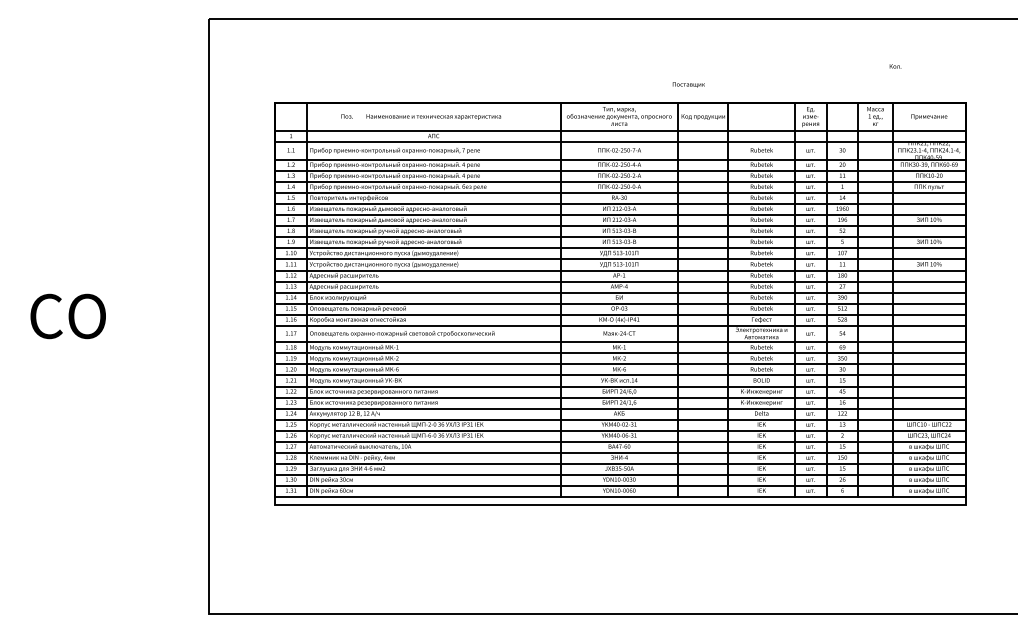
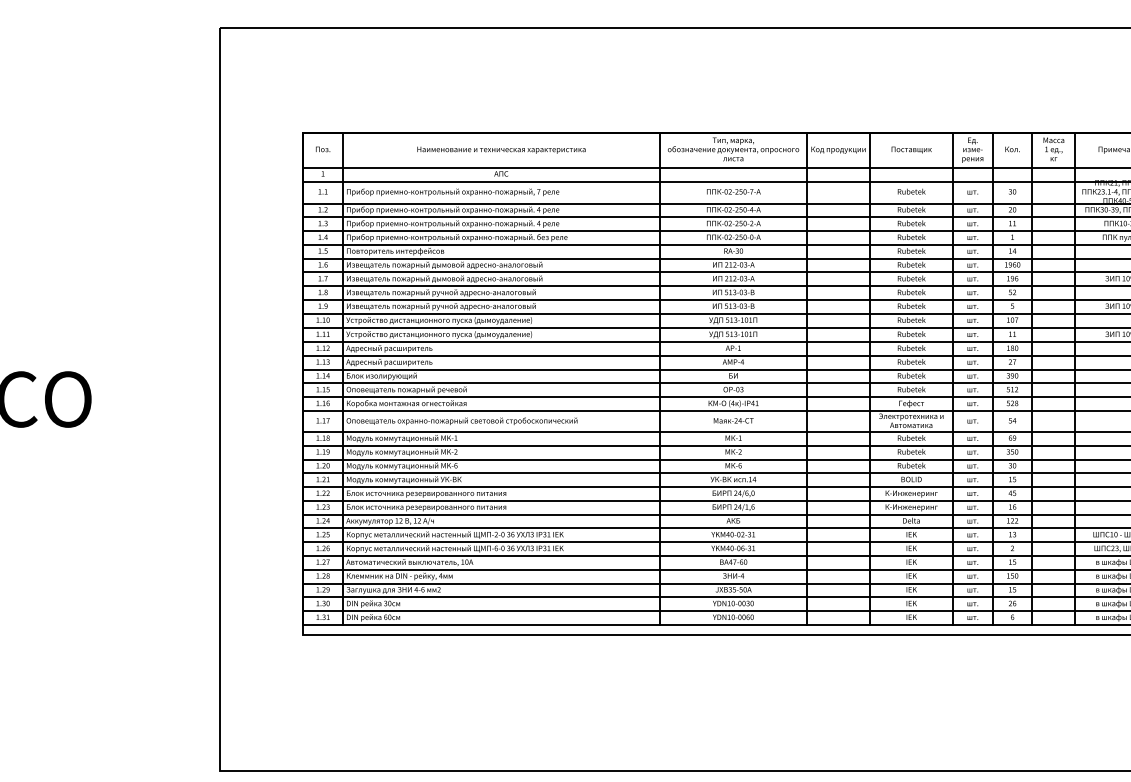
text: (895, 66) -> (1012, 149), moved
text: (688, 84) -> (911, 149), moved
text: (346, 116) -> (322, 149), moved

